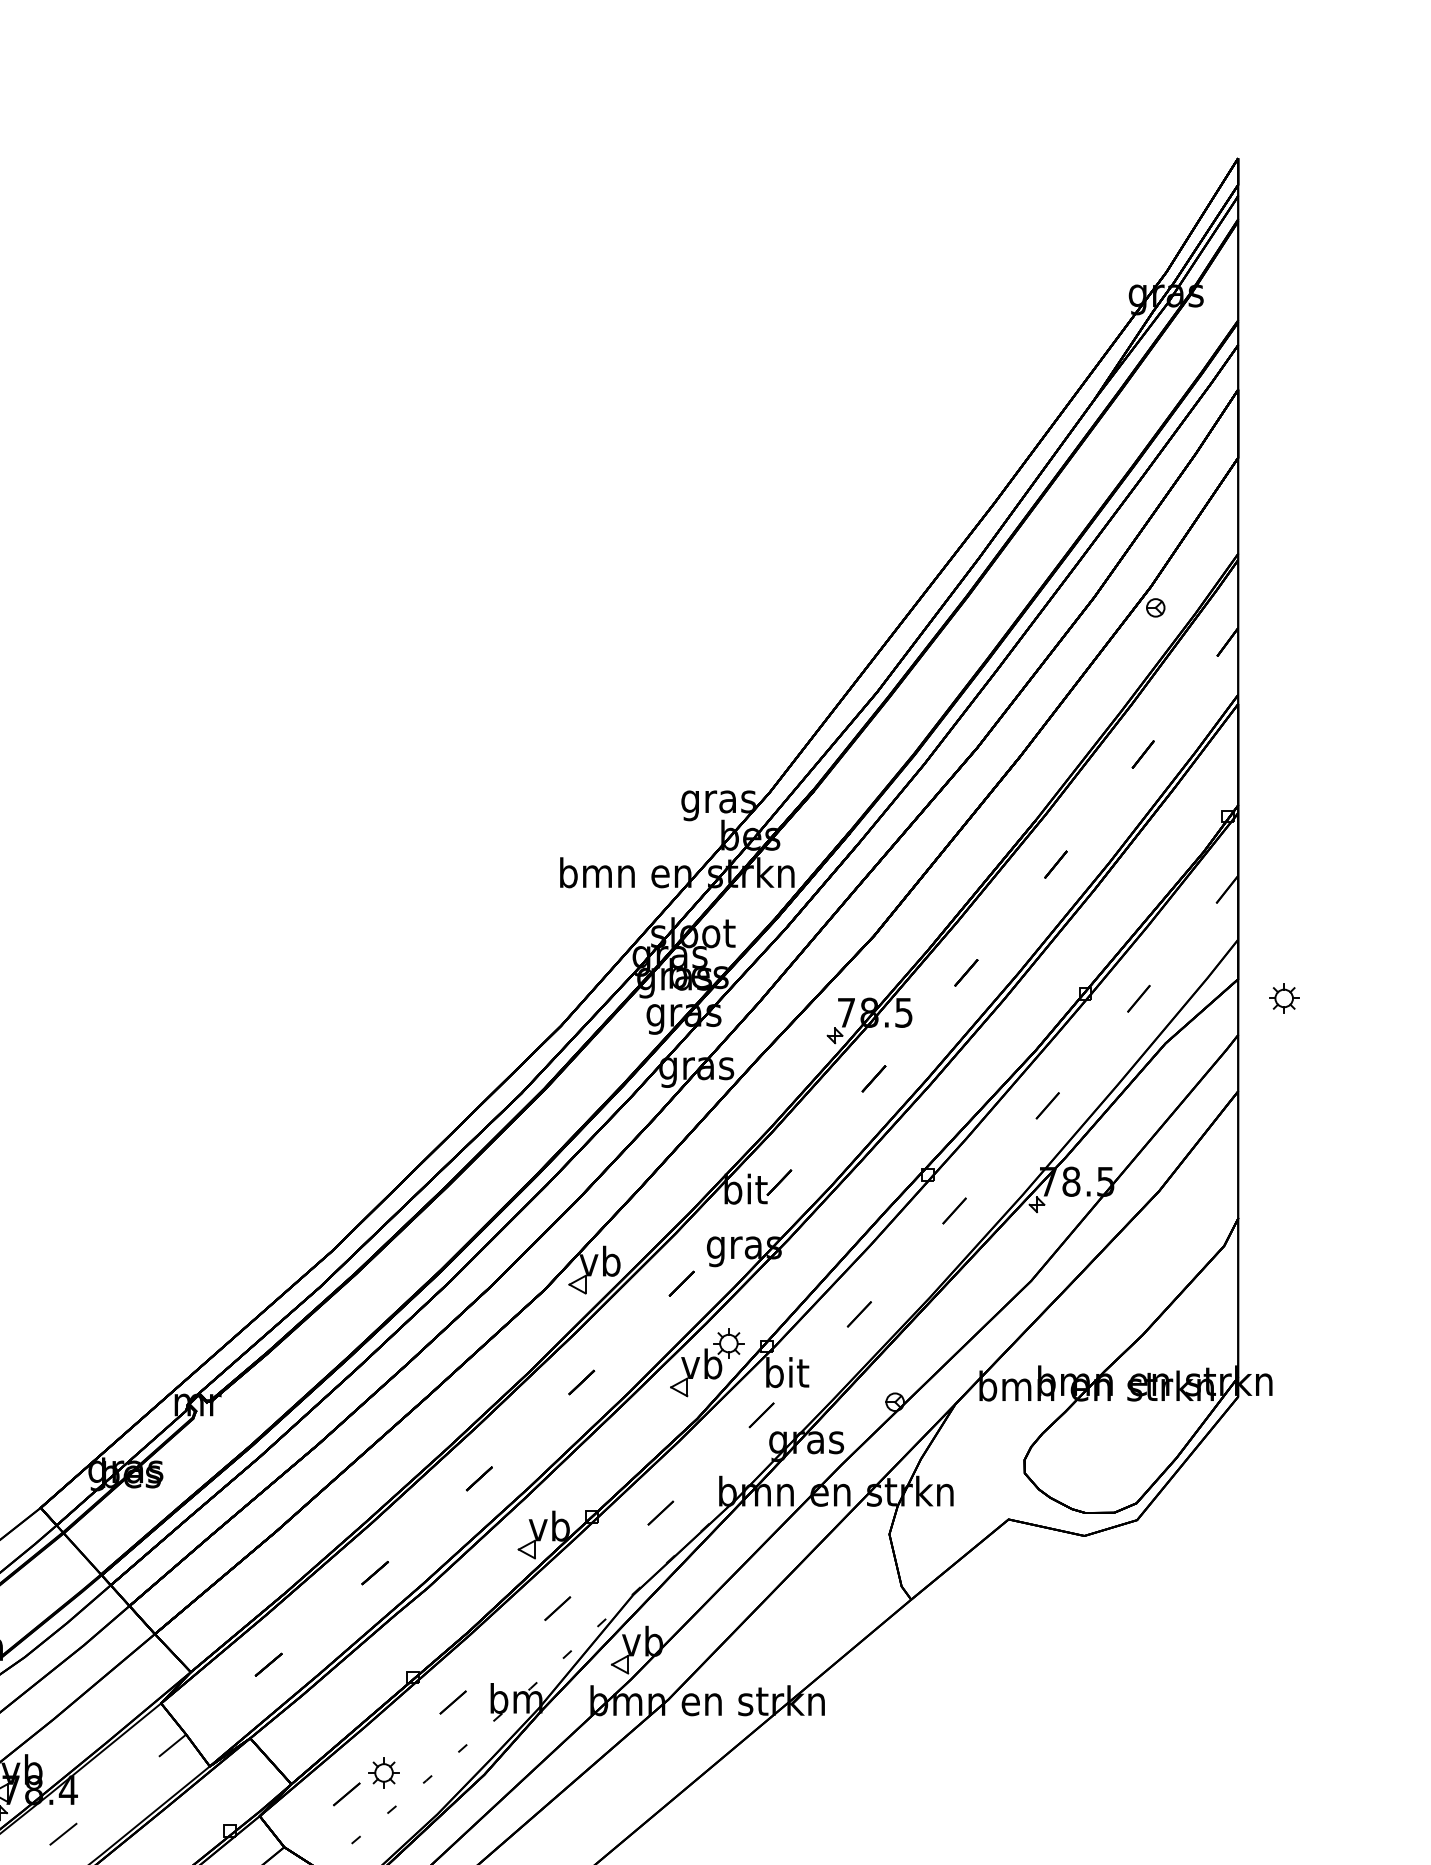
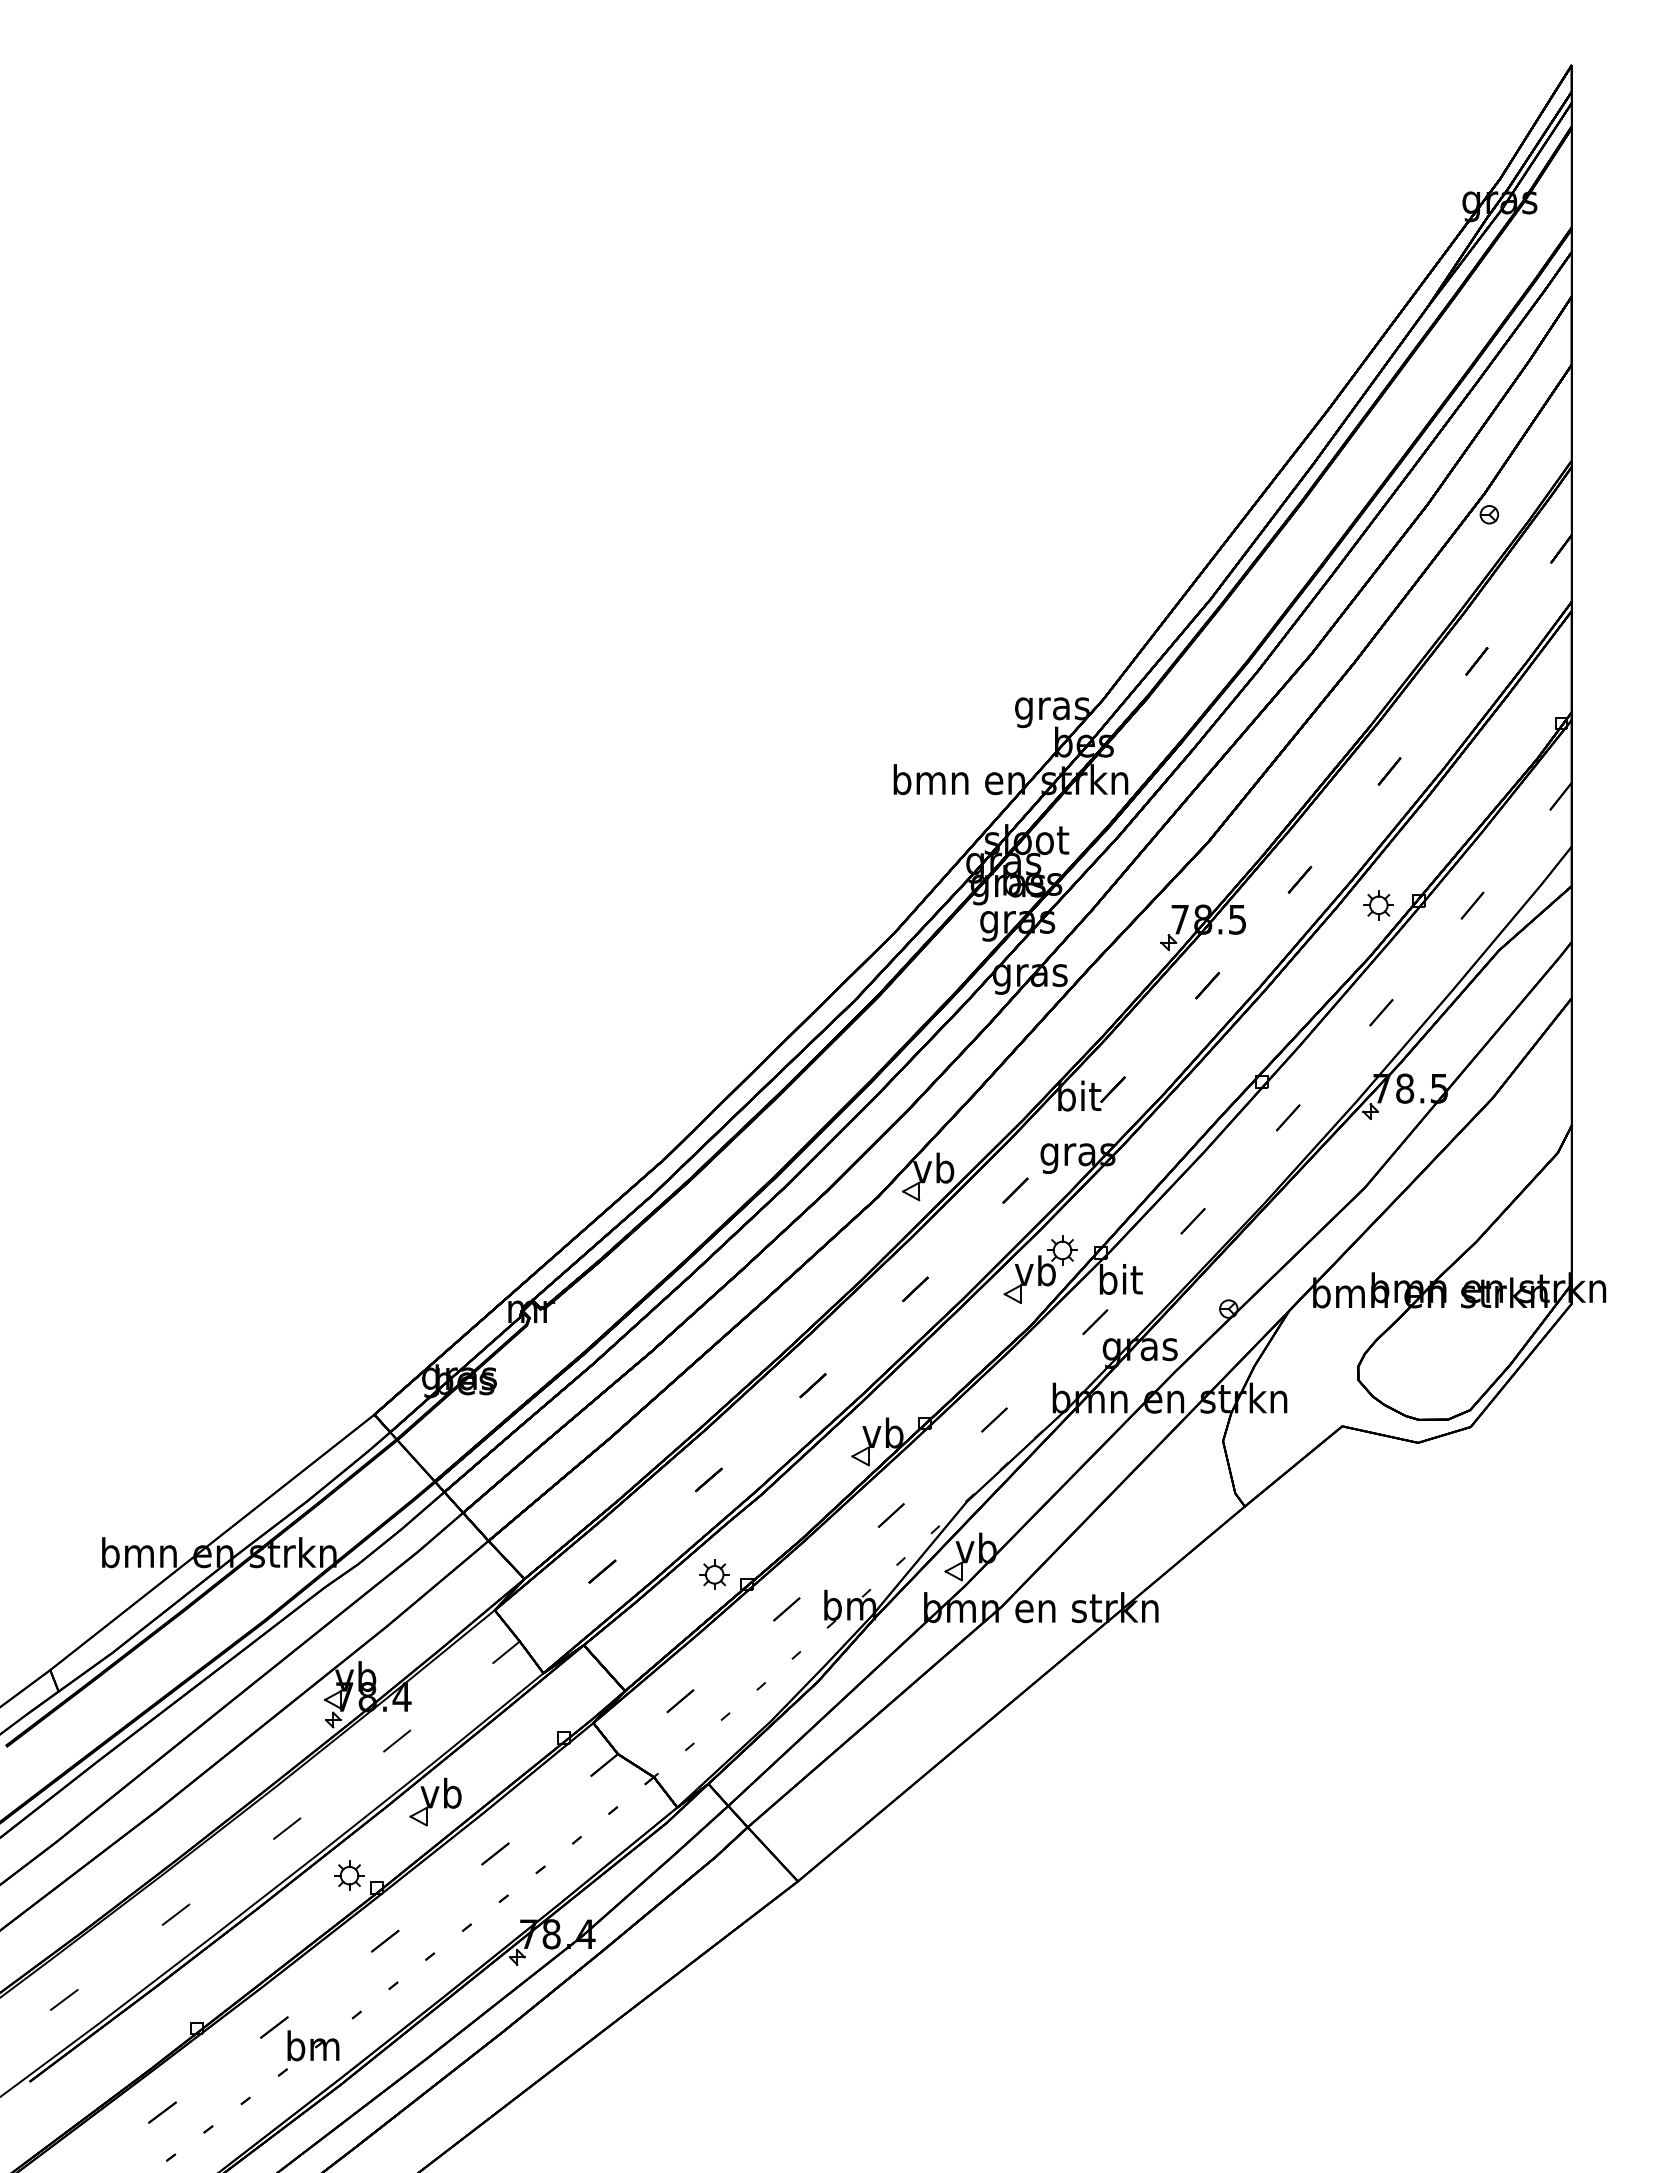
part: (1283, 998) -> (1378, 905), moved
part: (383, 1772) -> (714, 1574), moved

